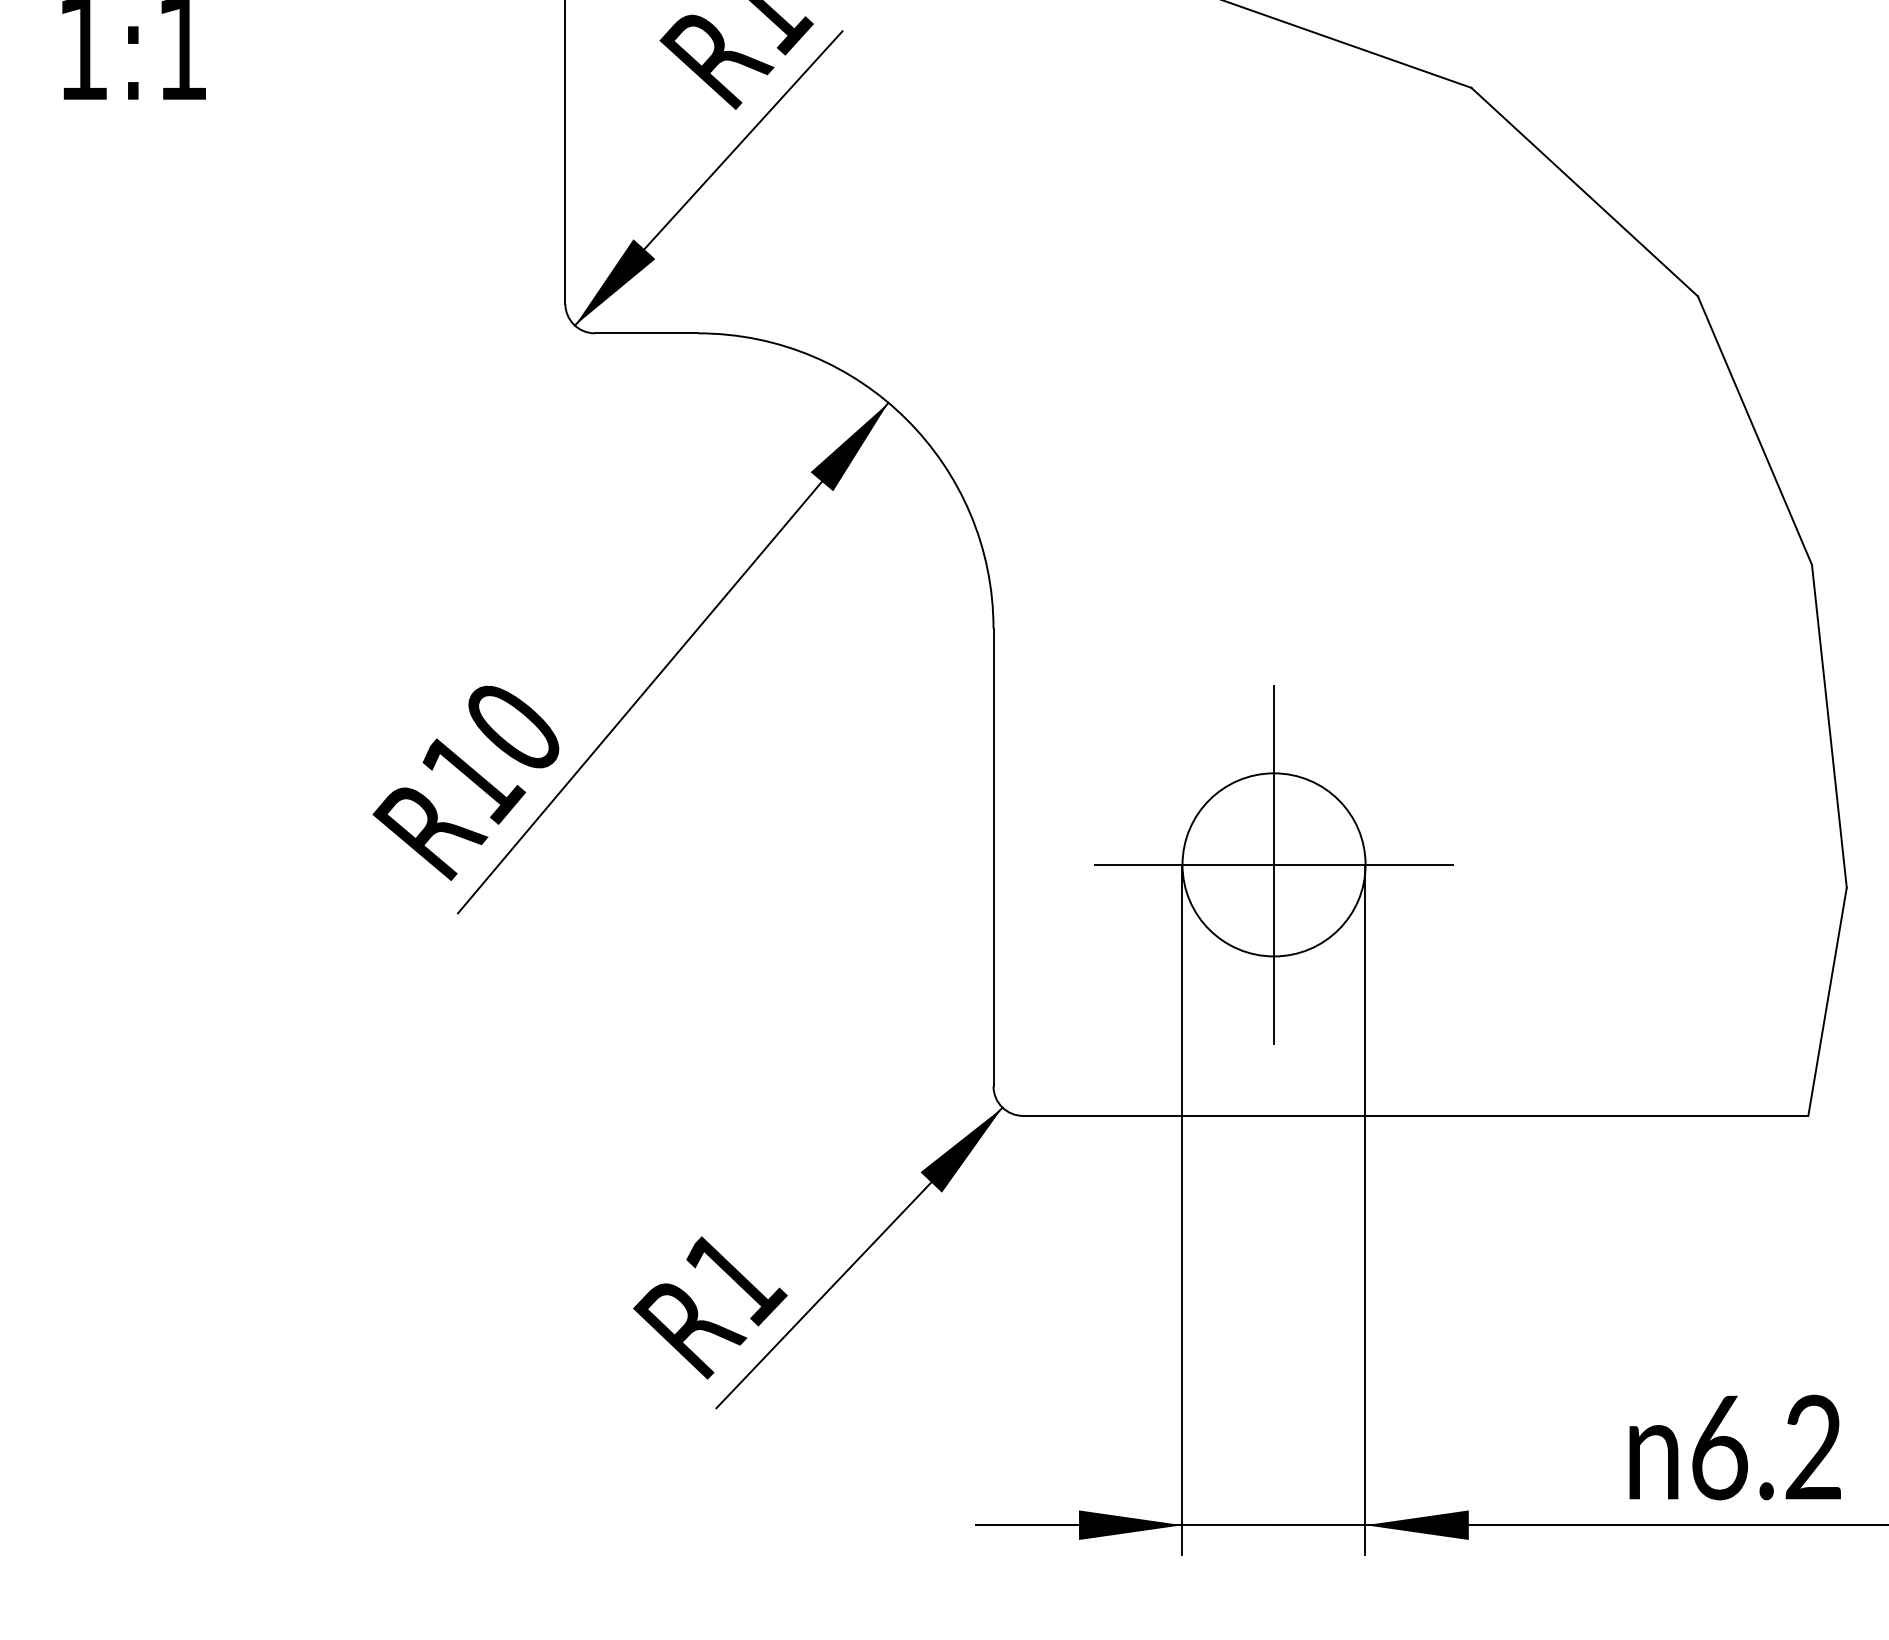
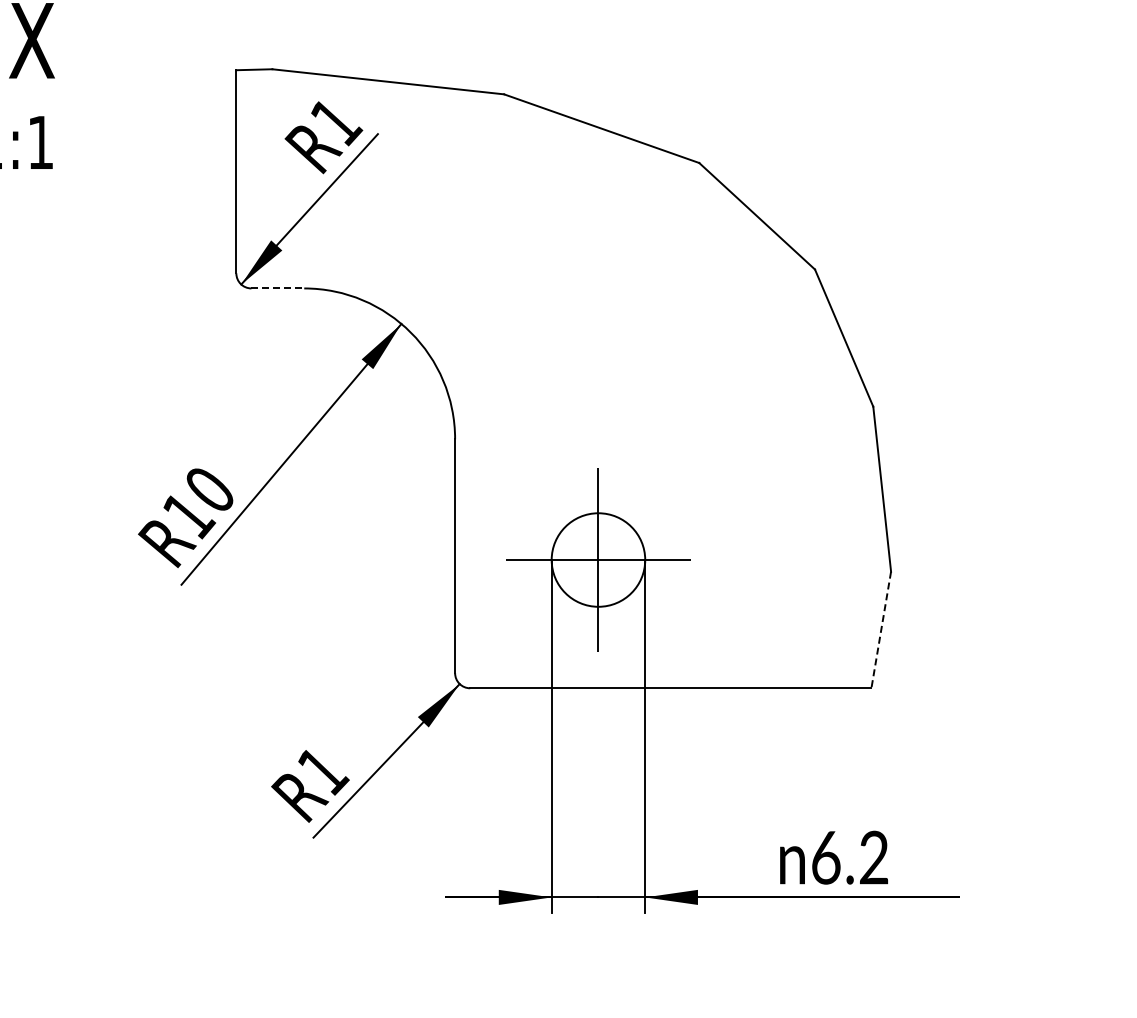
line: (647, 333) -> (278, 288), solid -> dashed
line: (1828, 1002) -> (881, 630), solid -> dashed

